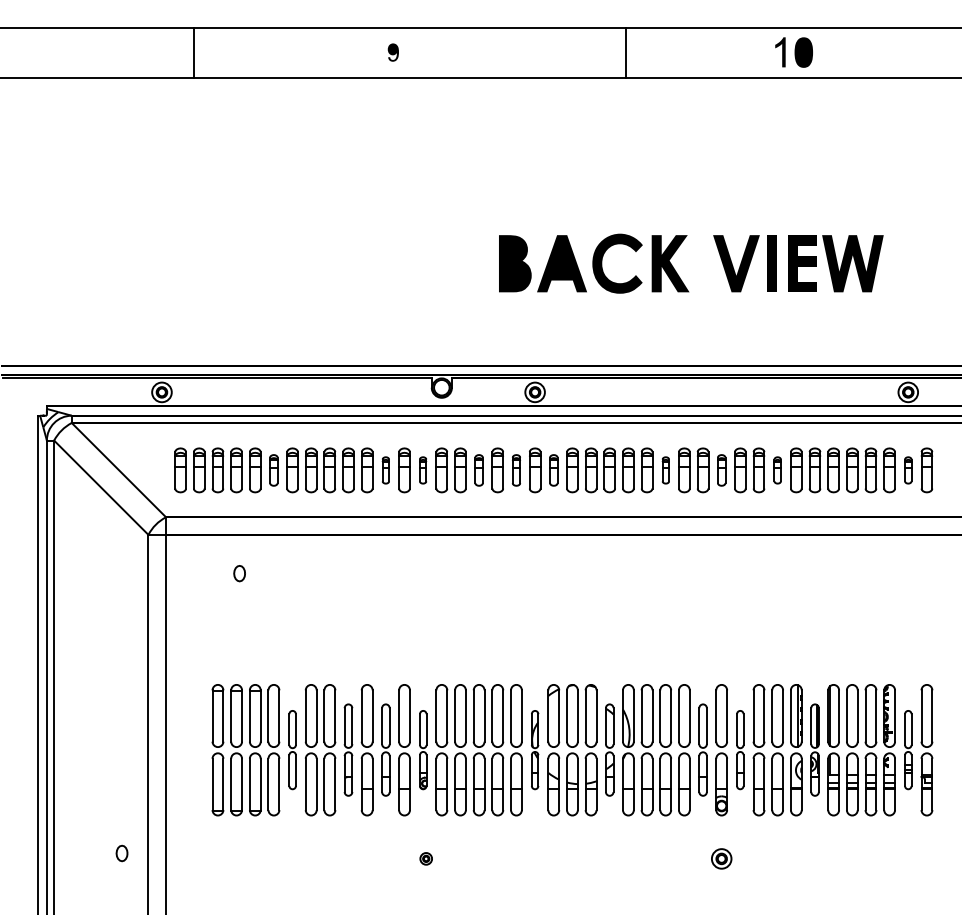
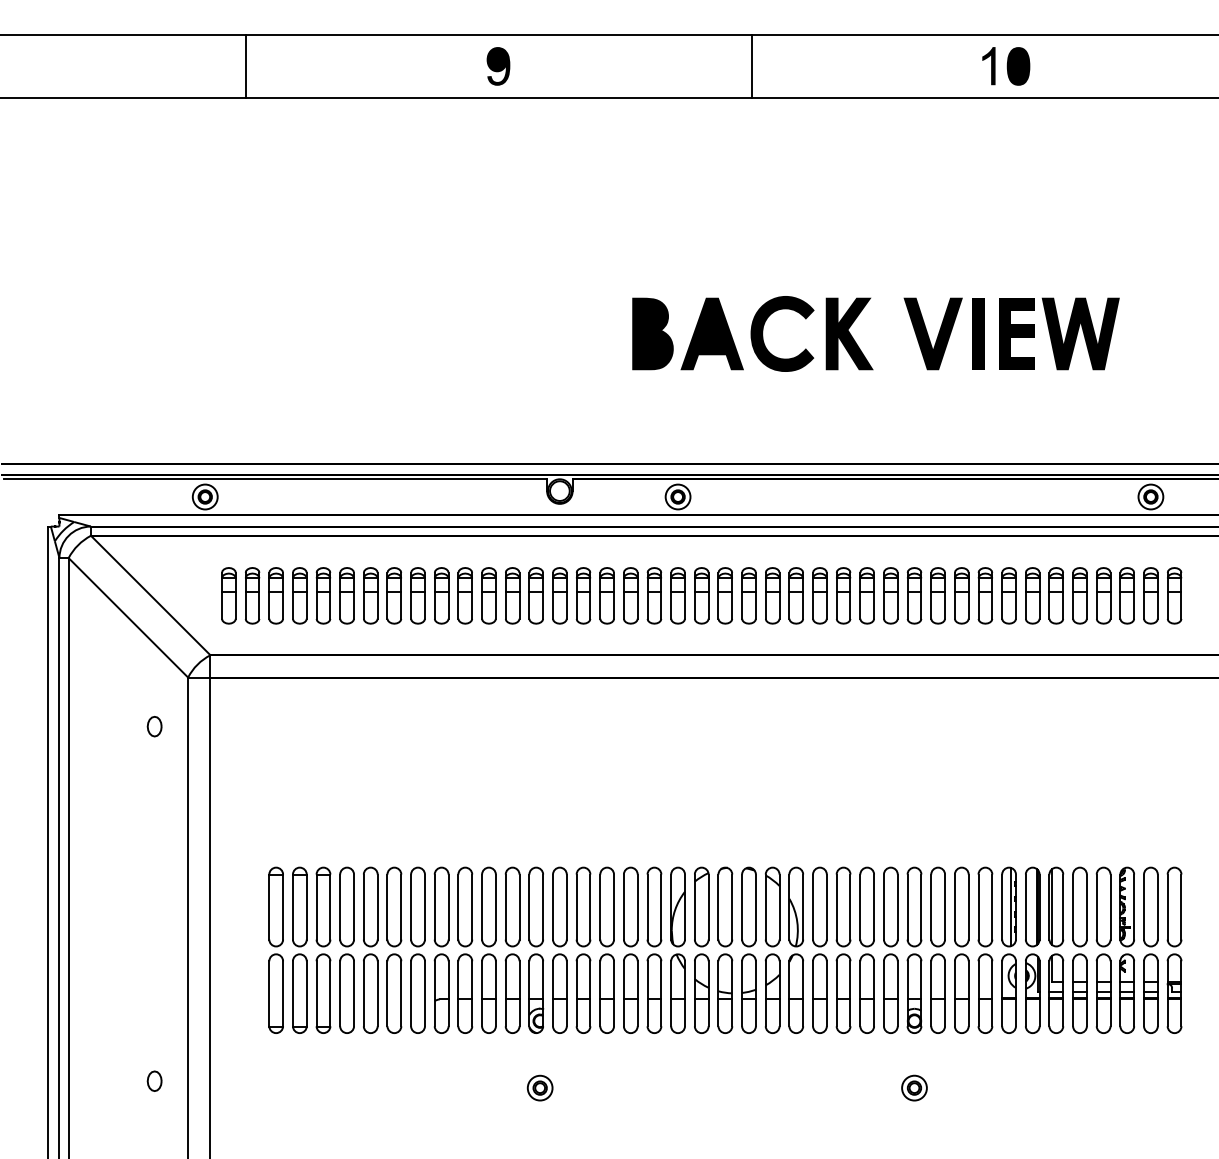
part: (393, 52) -> (498, 66), size x1.67
line: (626, 52) -> (752, 66), moved
part: (273, 470) -> (346, 595), size x1.43
part: (385, 470) -> (488, 595), size x1.67
part: (422, 470) -> (535, 595), size x1.67
part: (478, 470) -> (606, 595), size x1.43
part: (516, 470) -> (654, 595), size x1.43
part: (553, 470) -> (701, 595), size x1.43
part: (665, 470) -> (843, 595), size x1.67
part: (721, 470) -> (914, 595), size x1.43
part: (777, 470) -> (985, 595), size x1.67
part: (907, 470) -> (1150, 595), size x1.67
part: (239, 573) -> (154, 726), moved
part: (292, 749) -> (370, 949), size x1.67
part: (348, 749) -> (441, 949), size x1.43
part: (385, 749) -> (488, 949), size x1.43
part: (423, 749) -> (536, 949), size x1.67
part: (534, 749) -> (677, 949), size x1.67
part: (609, 749) -> (772, 949), size x1.43
part: (702, 749) -> (890, 949), size x1.43
part: (739, 749) -> (937, 949), size x1.67
part: (814, 749) -> (1032, 949), size x1.43
part: (907, 749) -> (1150, 949), size x1.67
part: (425, 858) -> (539, 1087), size x1.67

